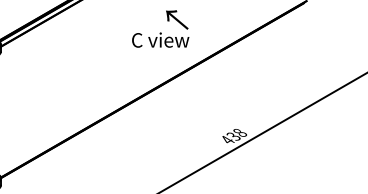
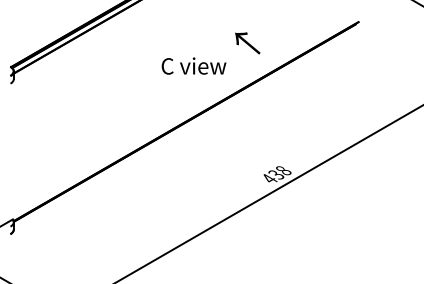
text: (177, 20) -> (247, 43), moved

